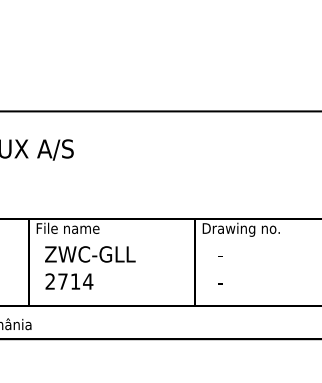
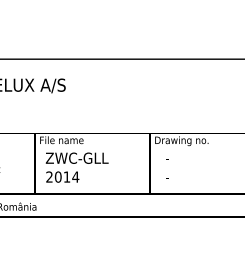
text: (61, 280) -> (57, 176), 2714 -> 2014

